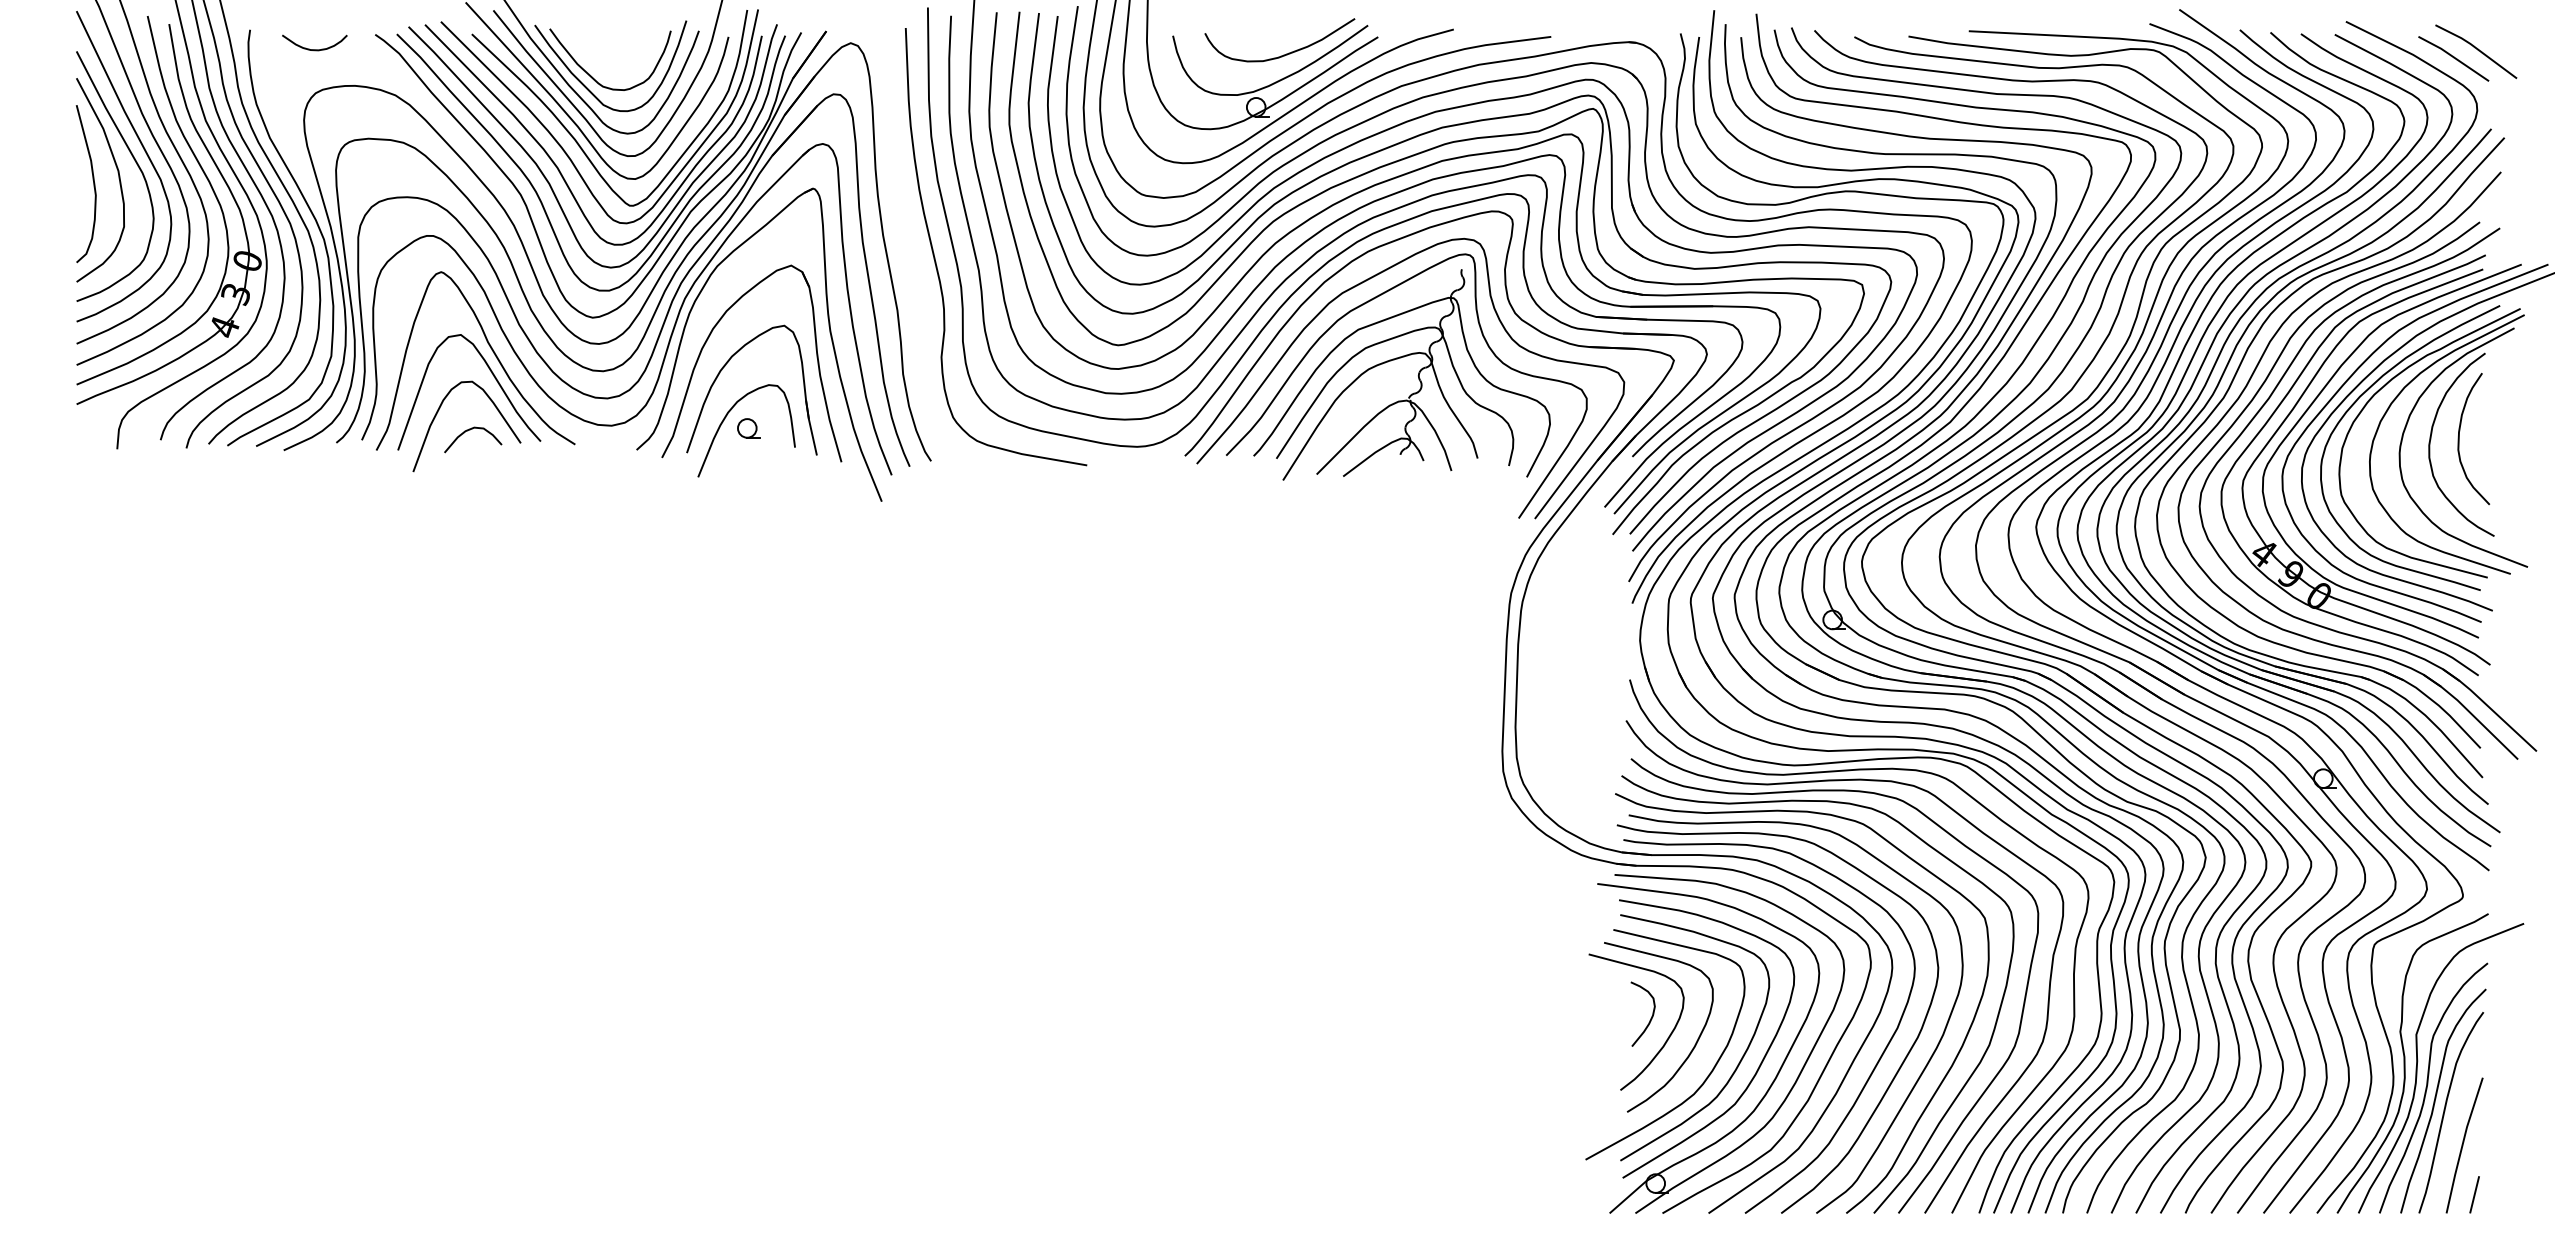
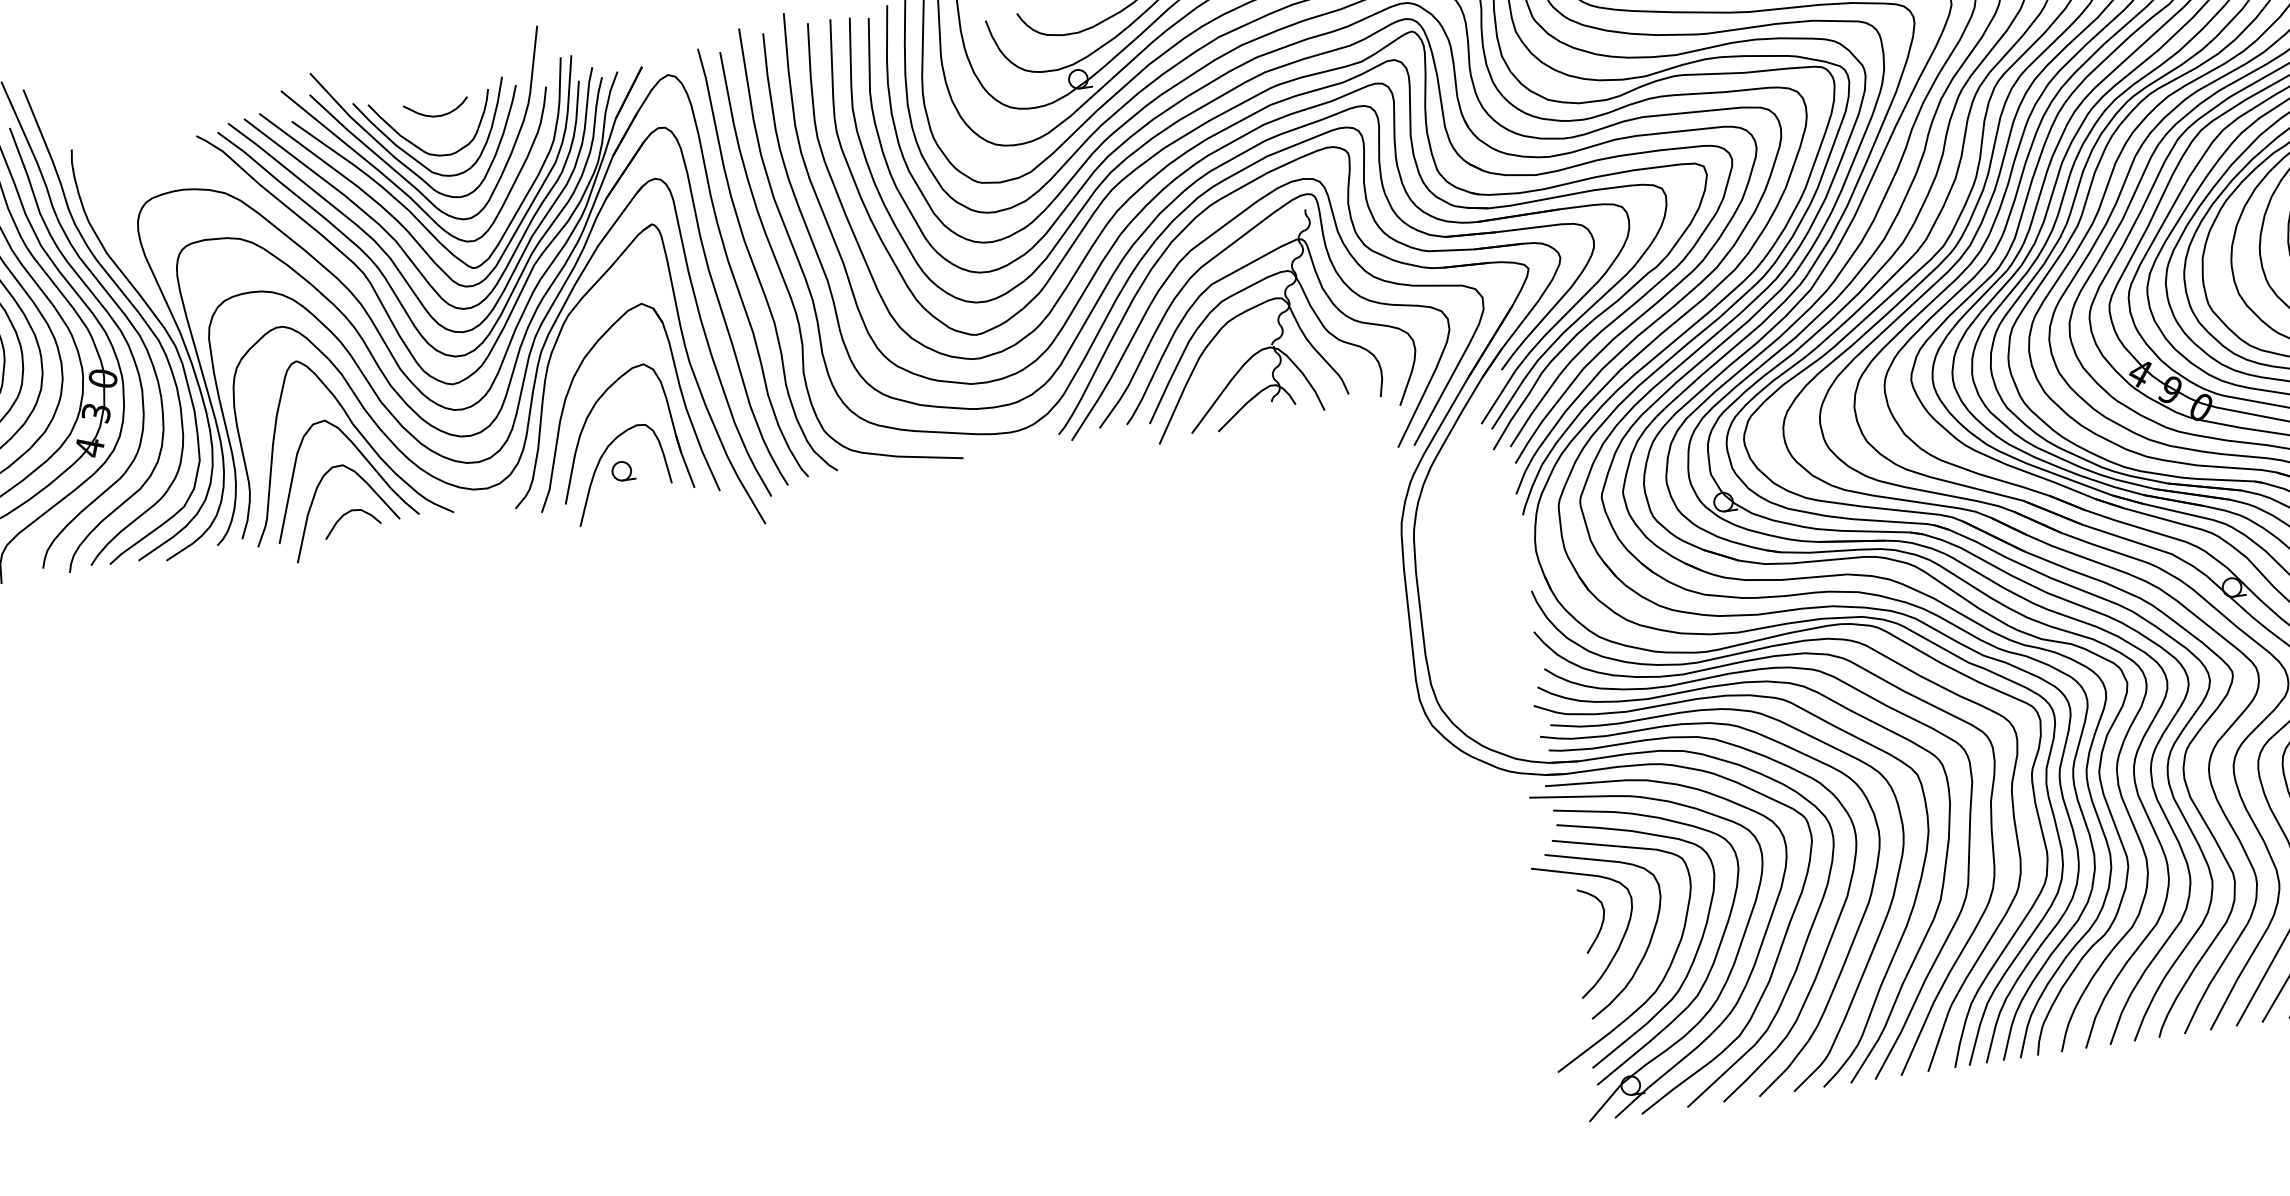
curve: (314, 49) -> (437, 115), moved
curve: (908, 241) -> (753, 262), added

